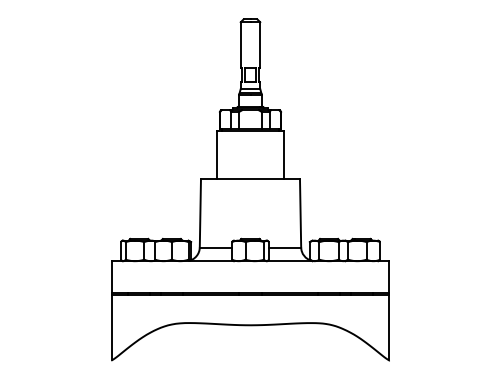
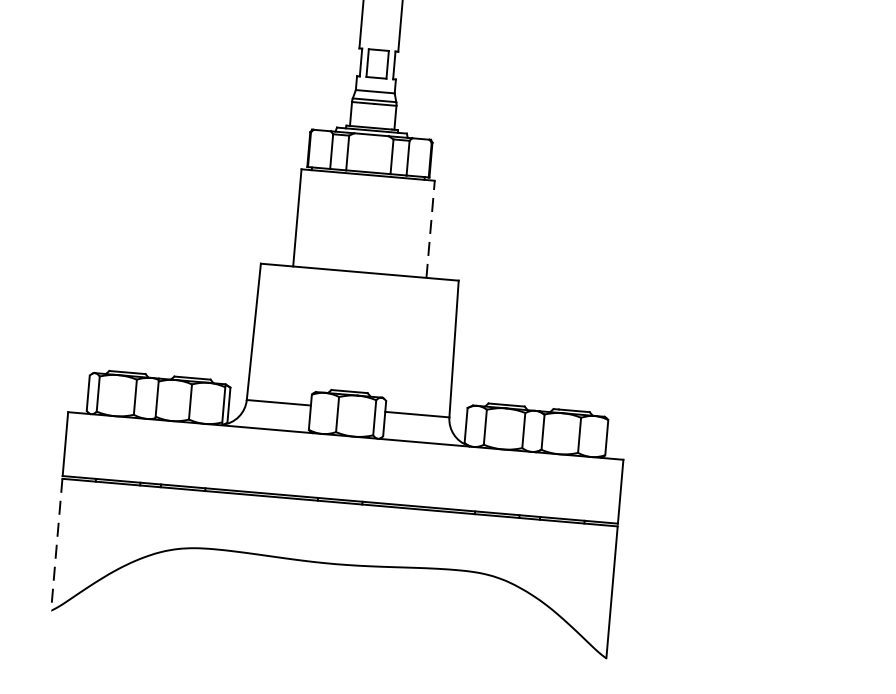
line: (283, 154) -> (430, 228), solid -> dashed
line: (111, 327) -> (56, 544), solid -> dashed

